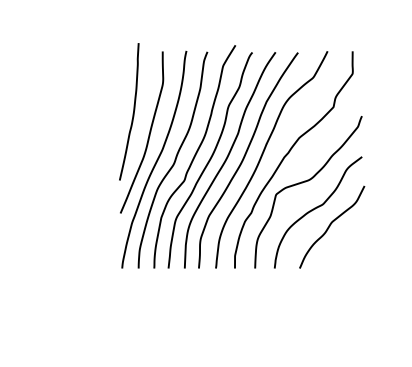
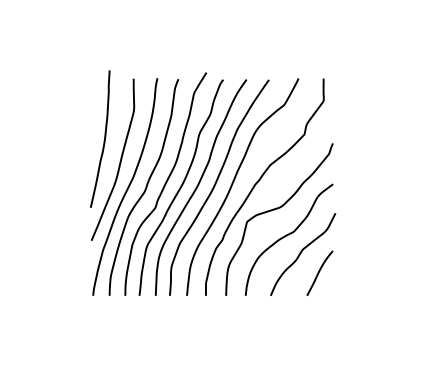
curve: (348, 245) -> (319, 272), added

